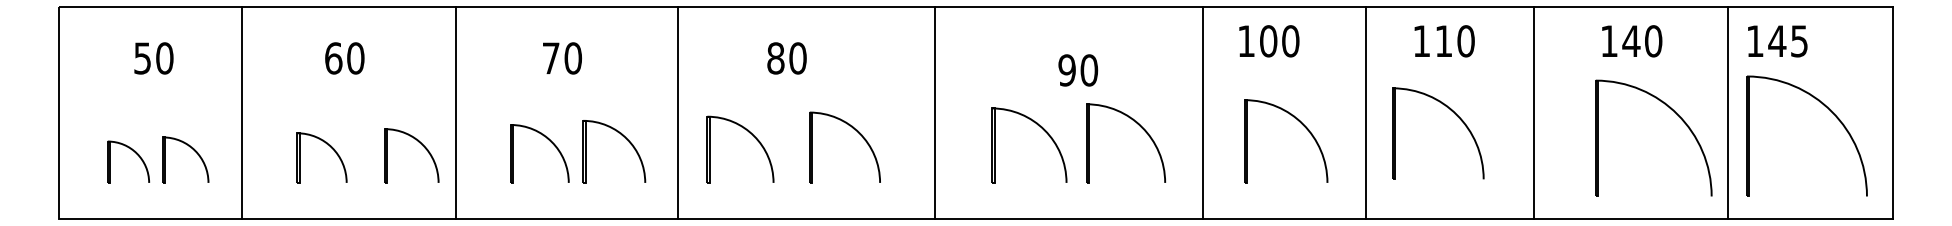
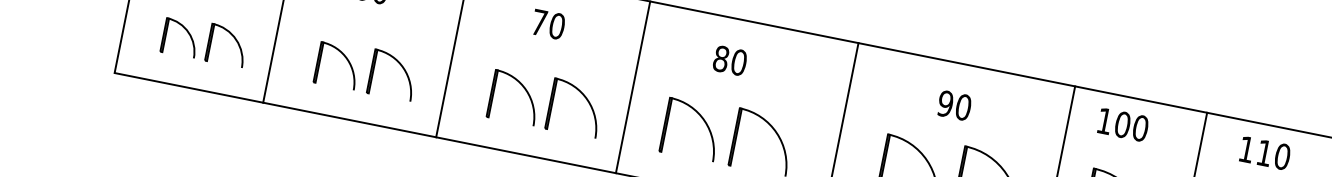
text: (1078, 70) -> (954, 105), moved
part: (749, 133) -> (701, 118), moved
part: (419, 143) -> (401, 66), moved

